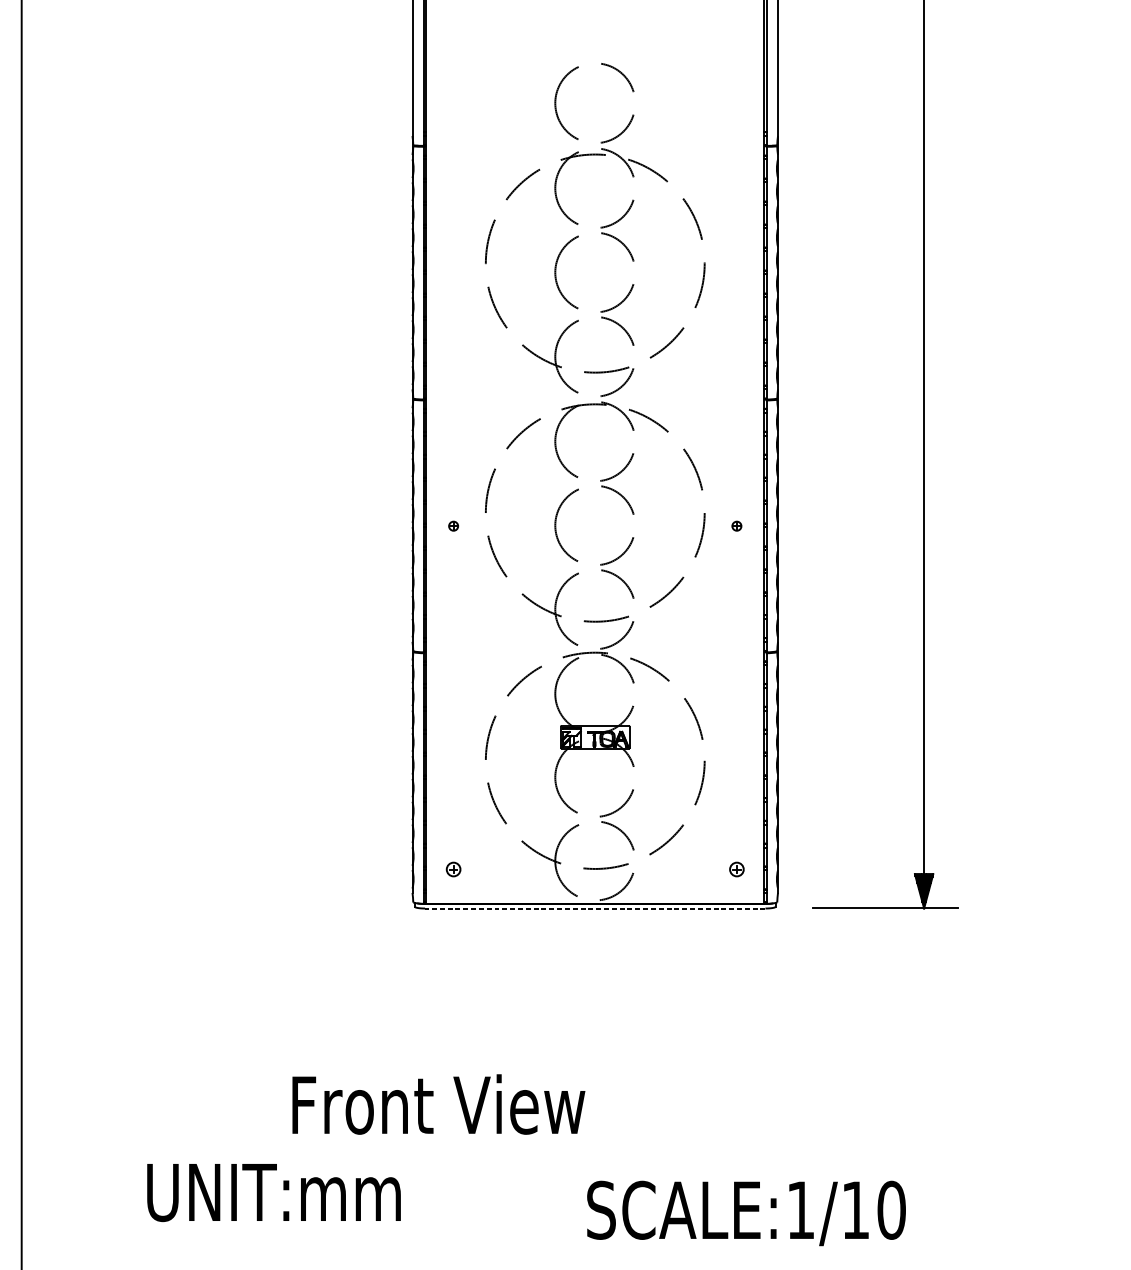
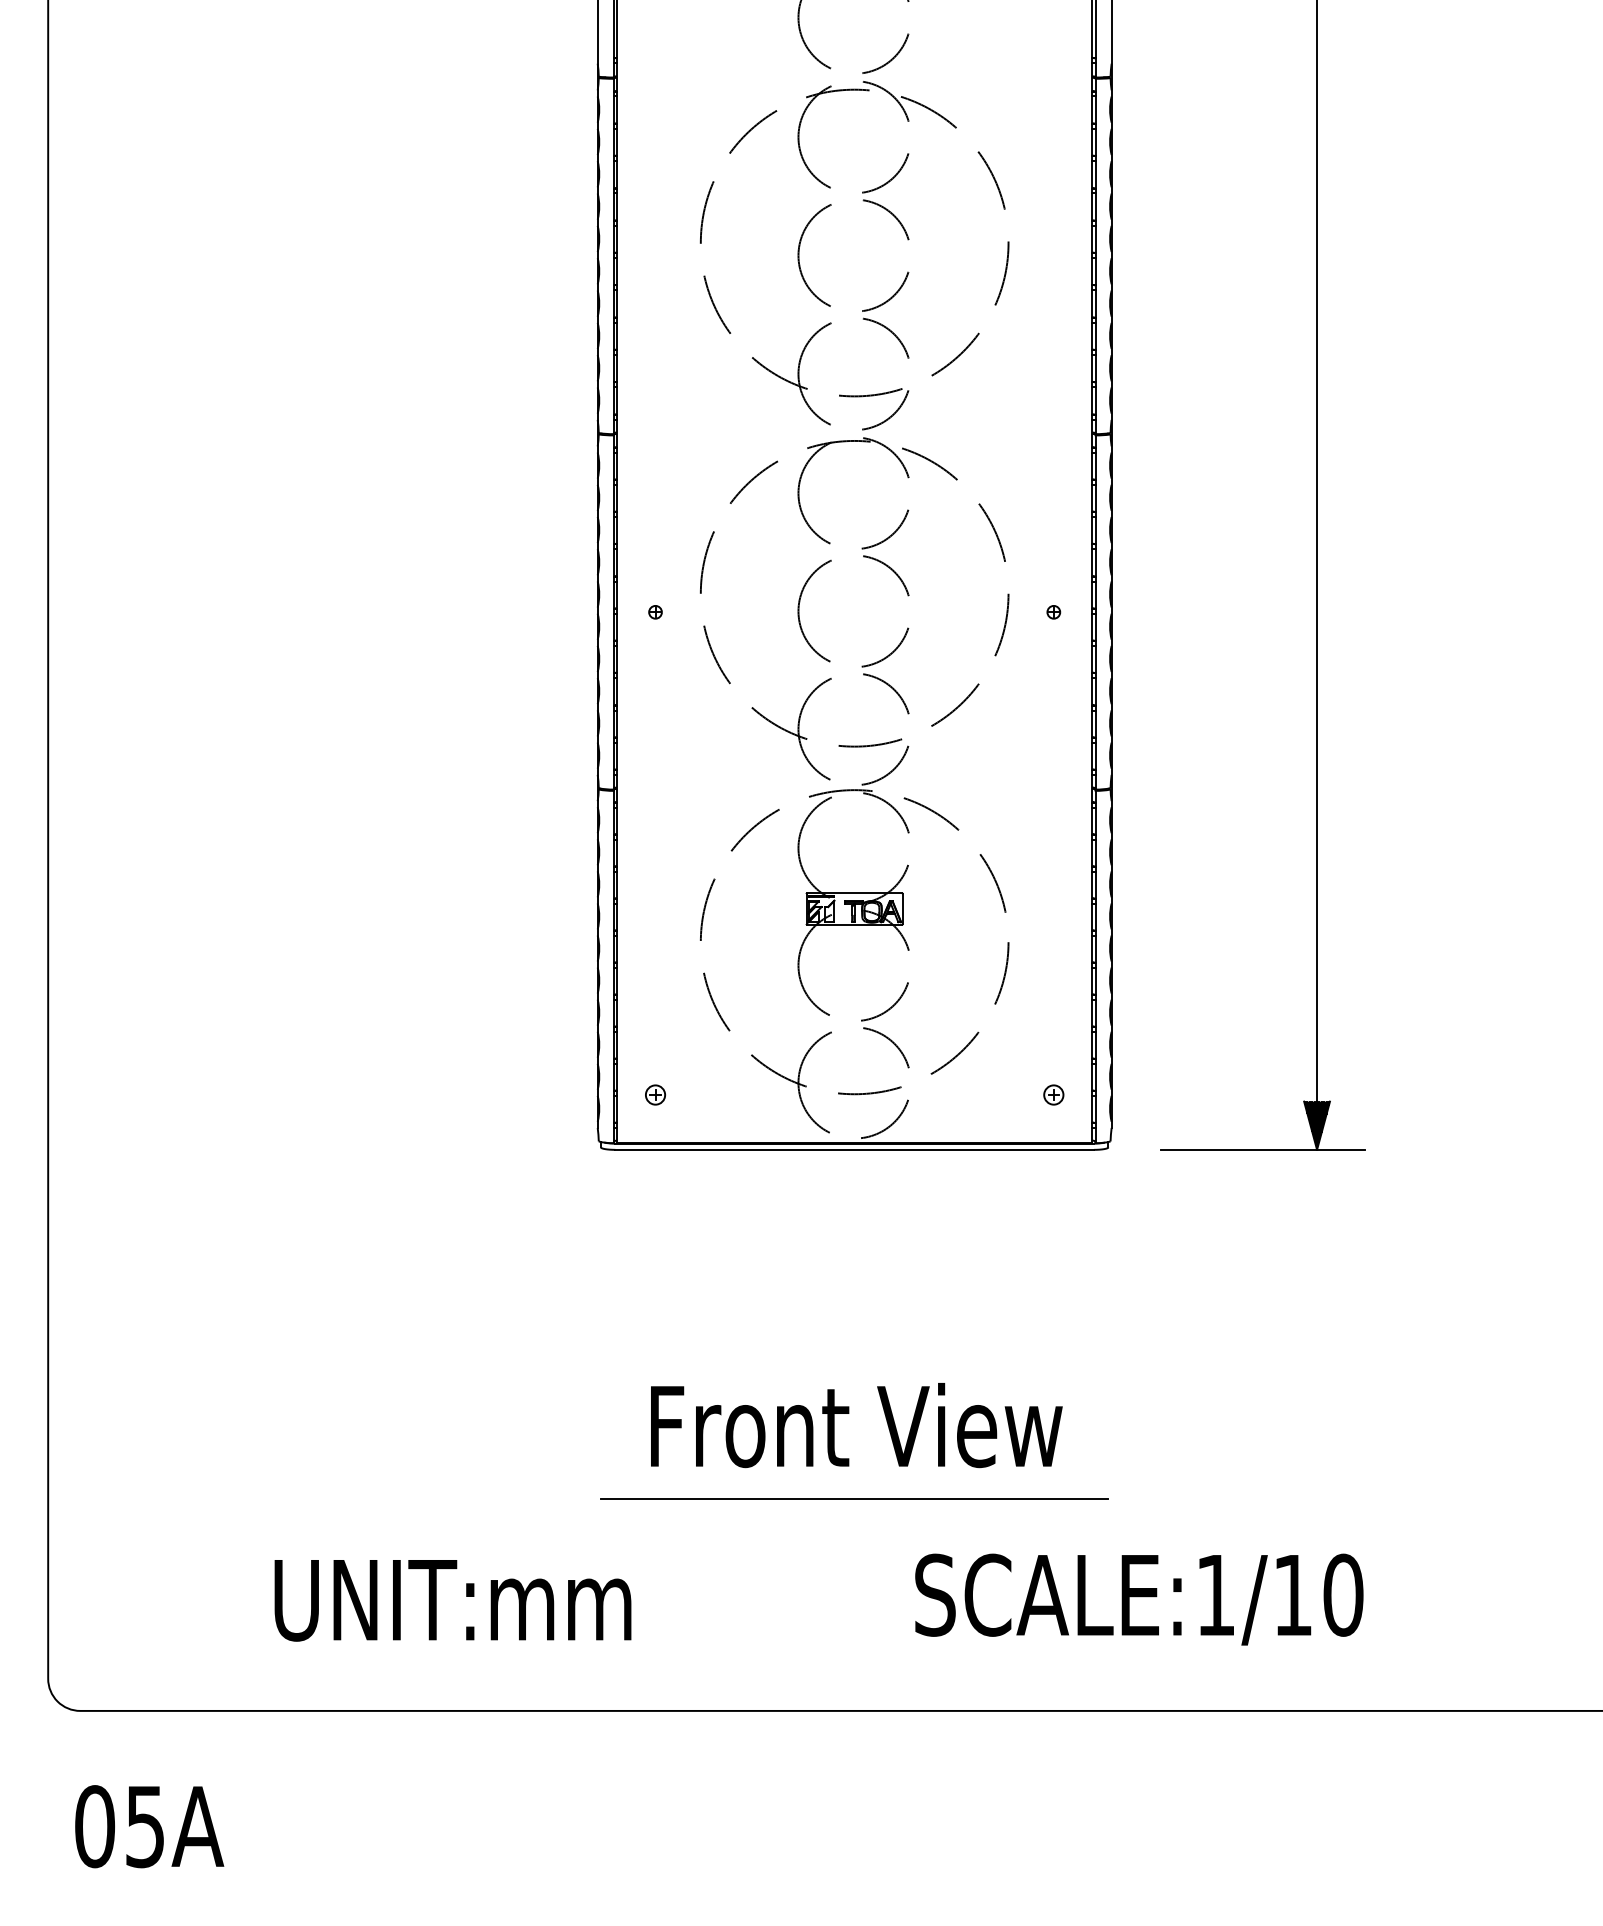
line: (595, 908) -> (854, 1149), dashed -> solid
text: (438, 1104) -> (856, 1425), moved
line: (595, 1156) -> (854, 1498), added
text: (273, 1192) -> (452, 1600), moved
text: (746, 1213) -> (1139, 1599), moved

